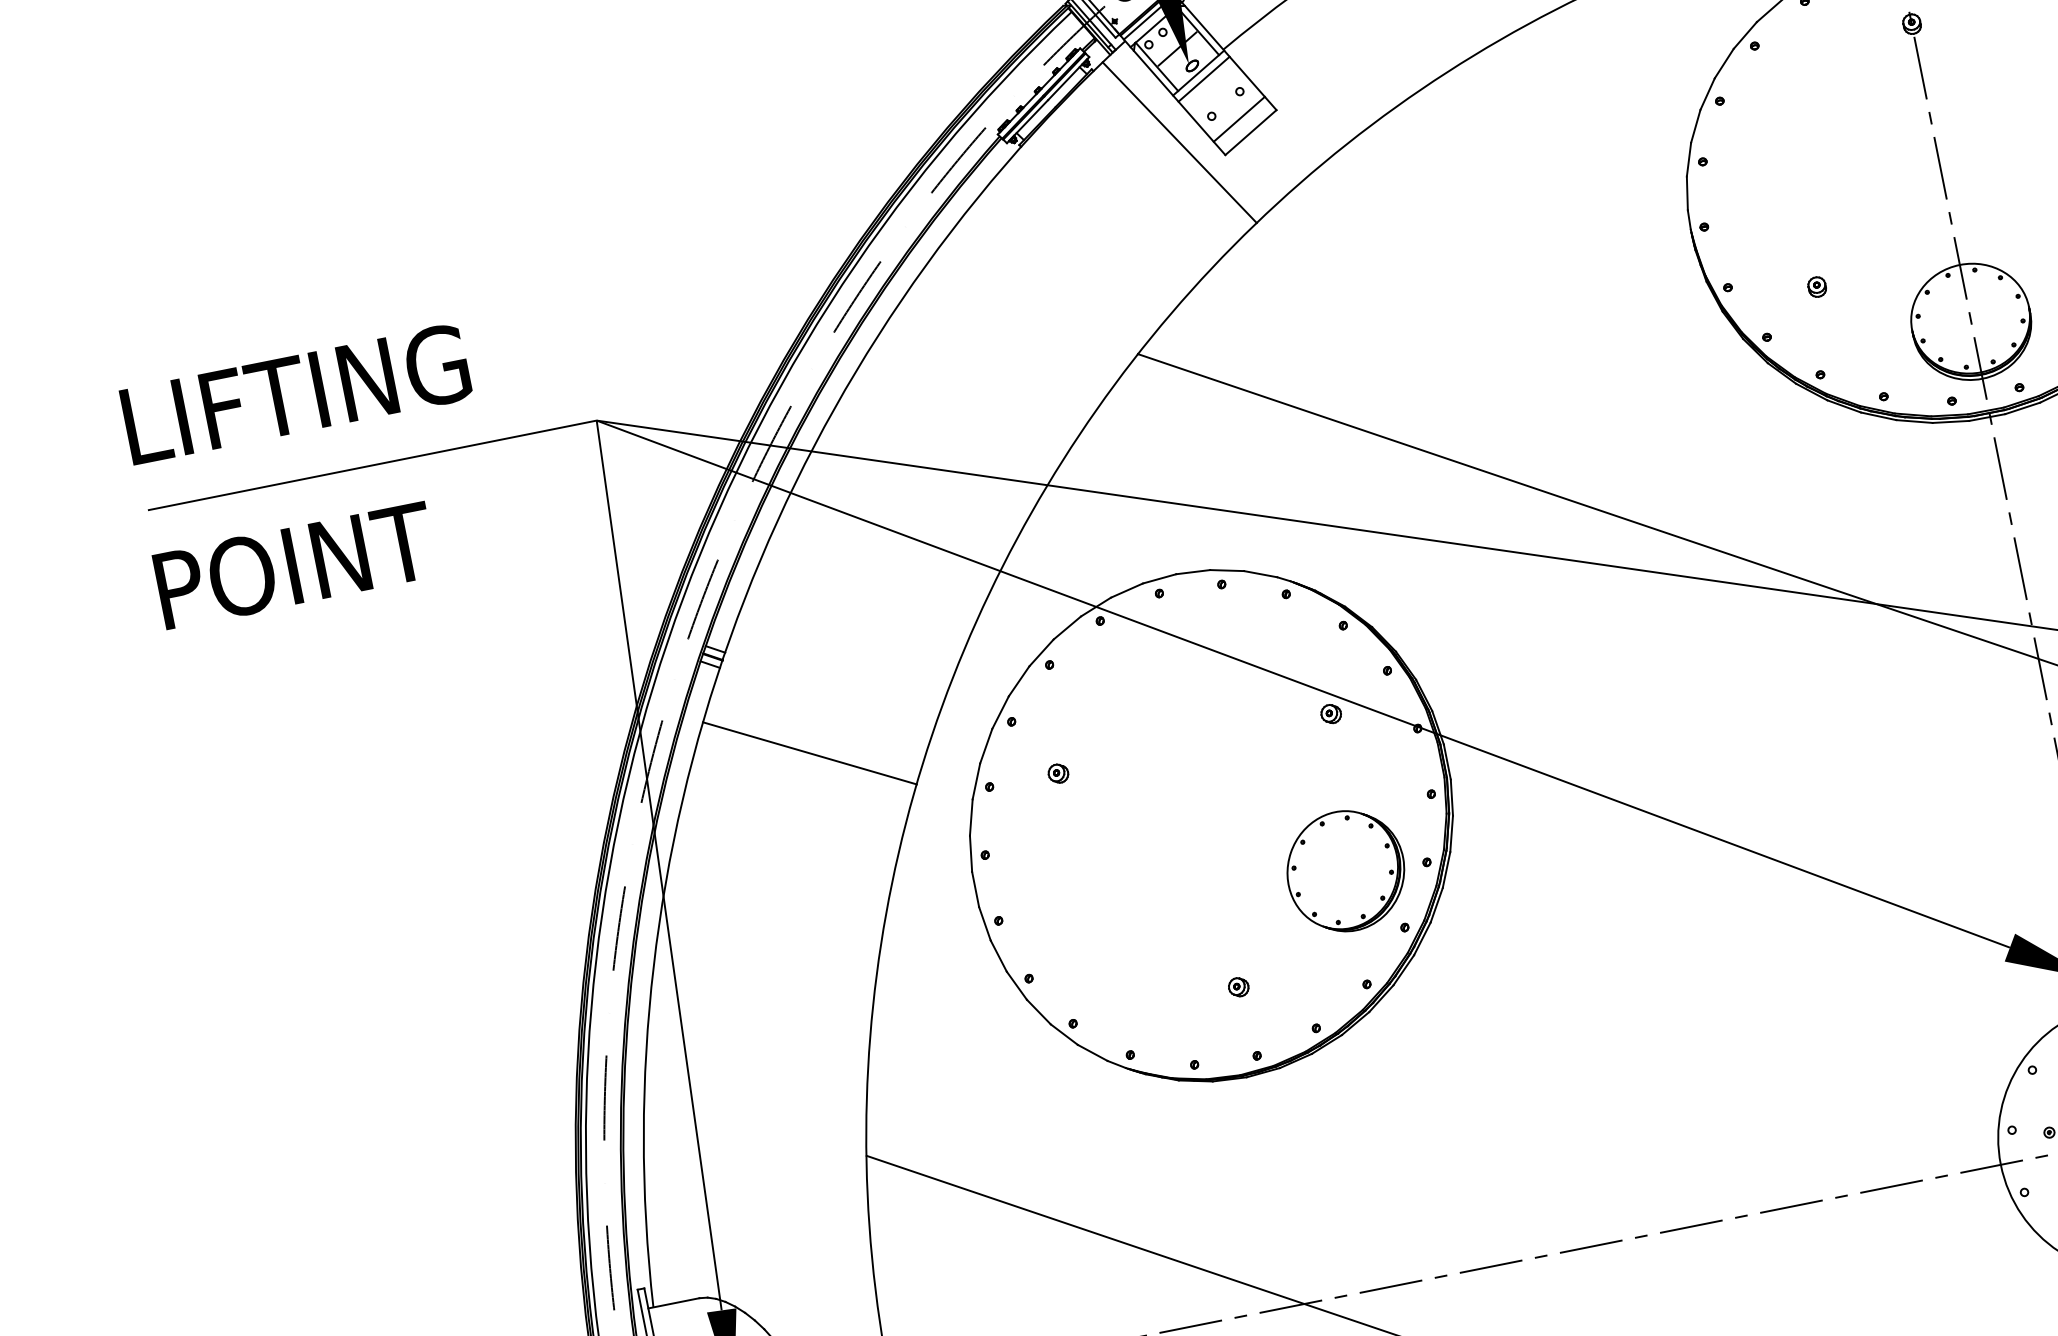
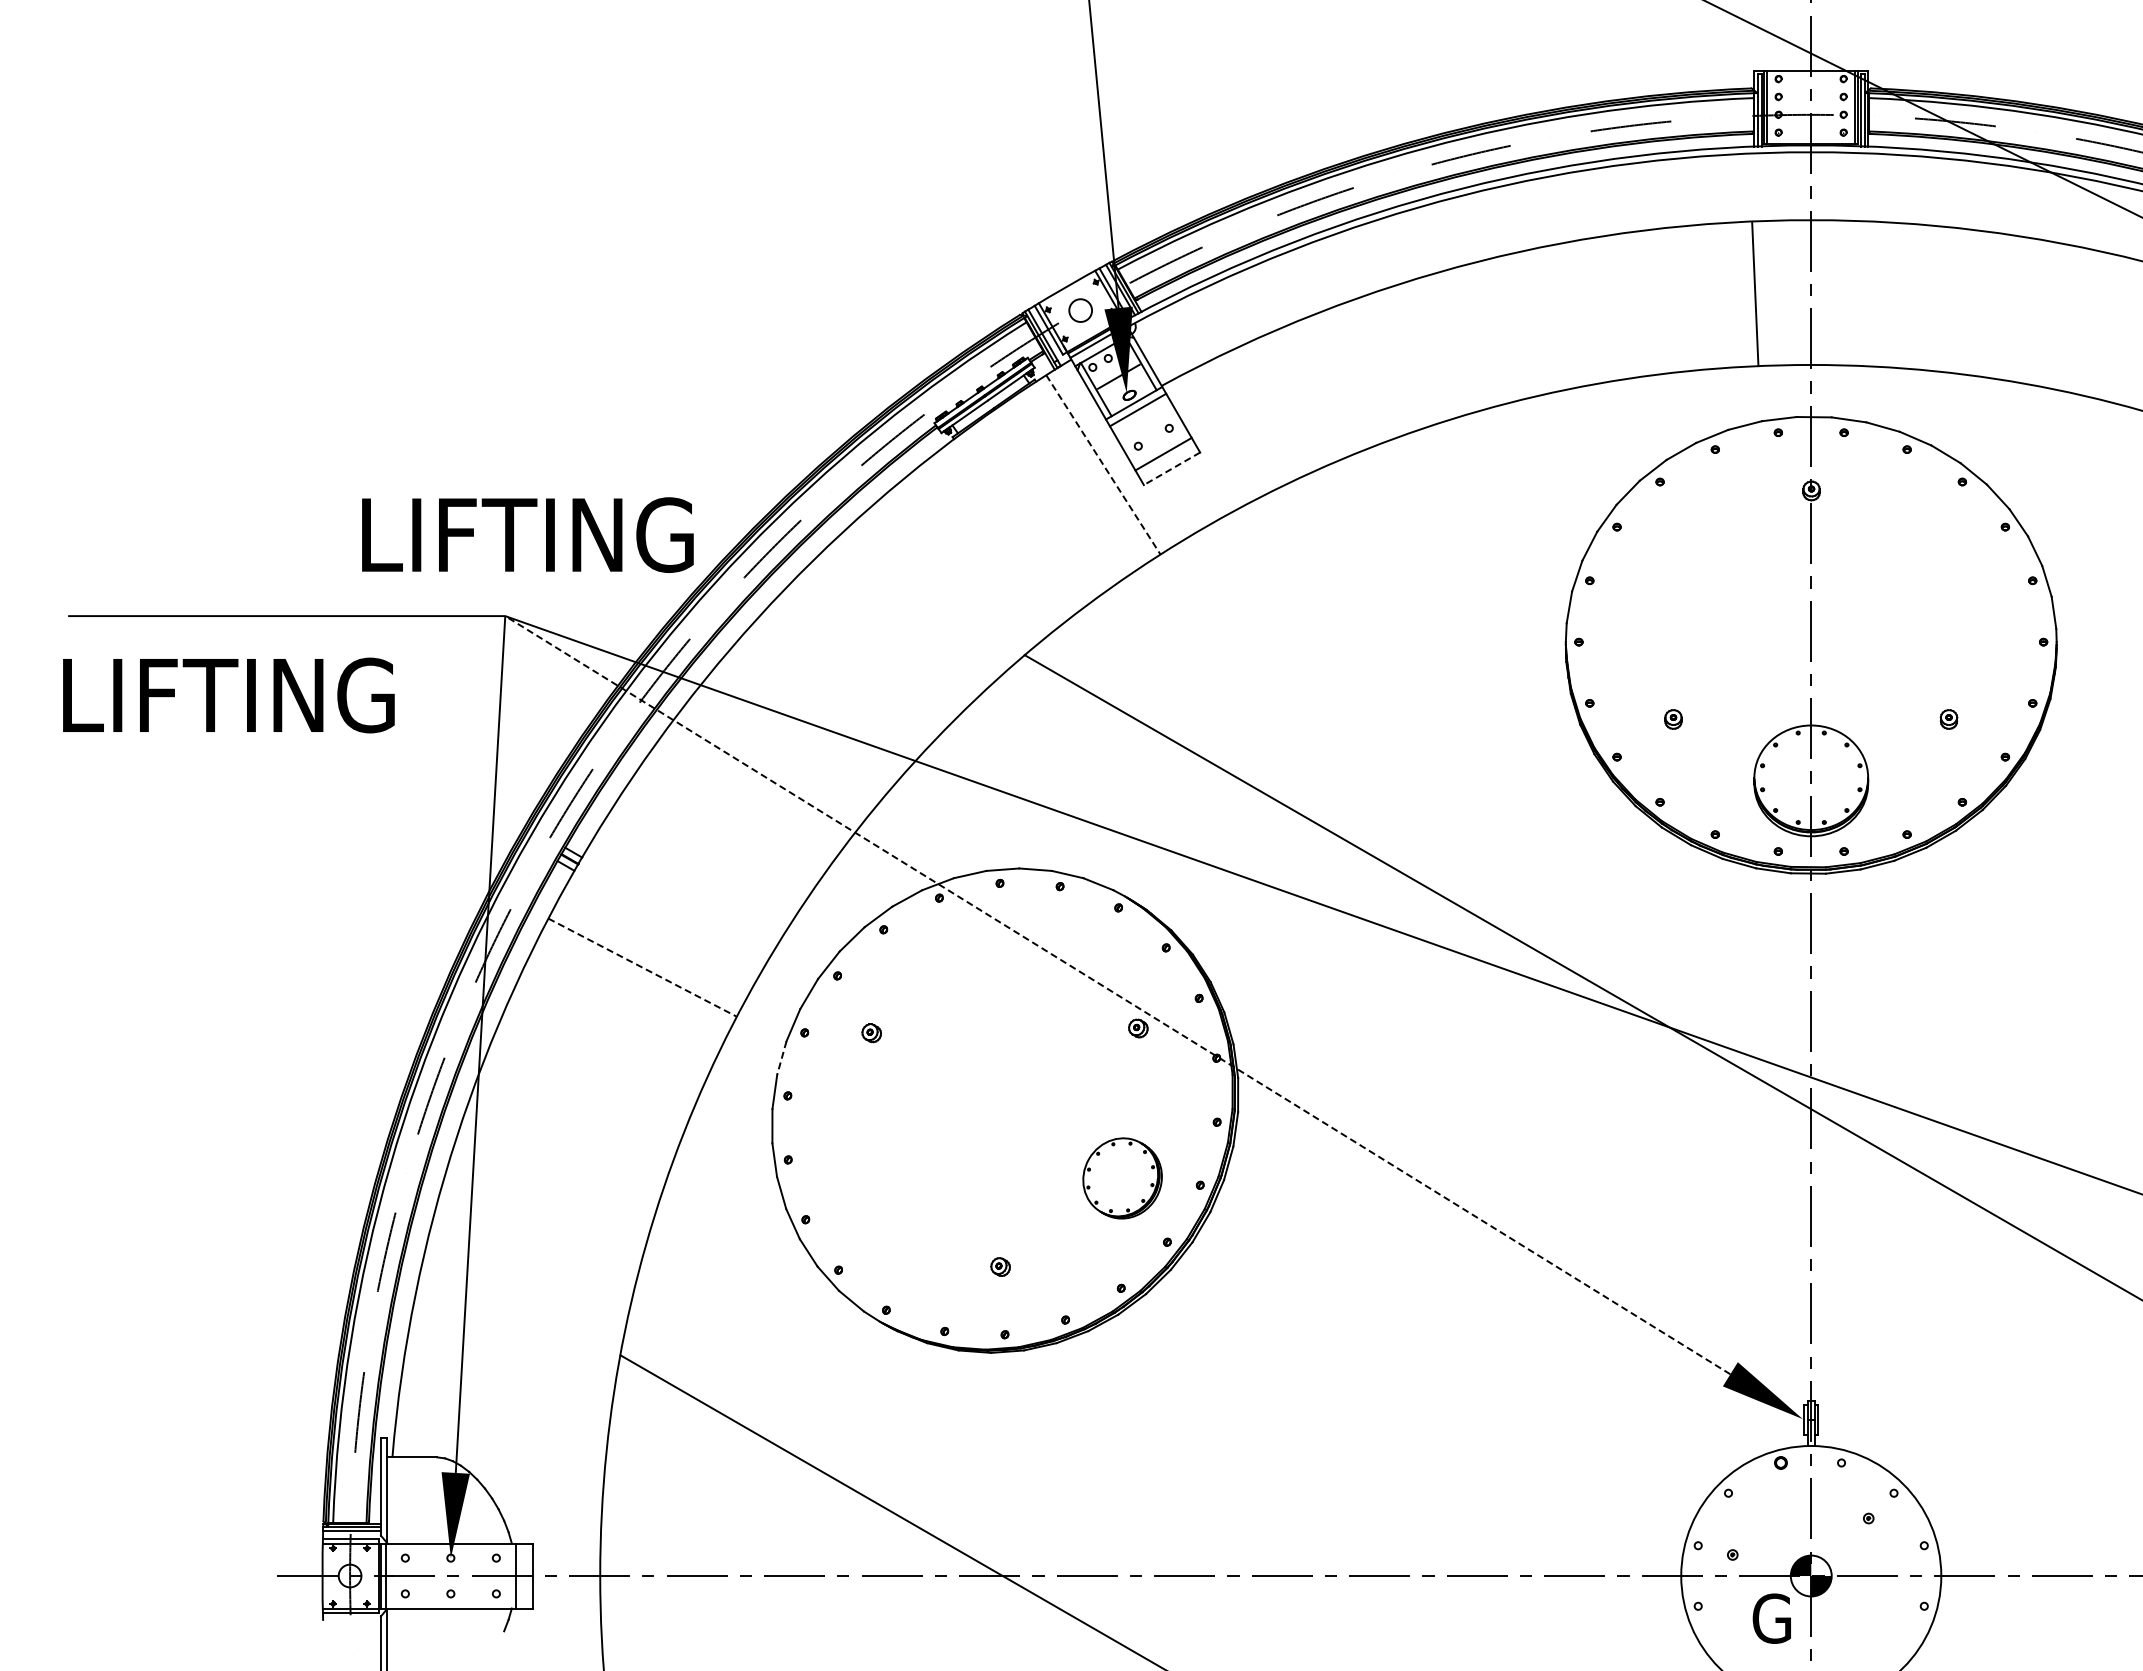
line: (1251, 132) -> (1172, 468), solid -> dashed
line: (1179, 143) -> (1103, 465), solid -> dashed
text: (295, 393) -> (527, 534), moved
text: (333, 557) -> (233, 695), POINT -> LIFTING
line: (1302, 683) -> (1117, 994), solid -> dashed
line: (810, 752) -> (643, 967), solid -> dashed
line: (971, 818) -> (781, 1058), solid -> dashed
part: (1345, 871) -> (1122, 1178), size x0.7

